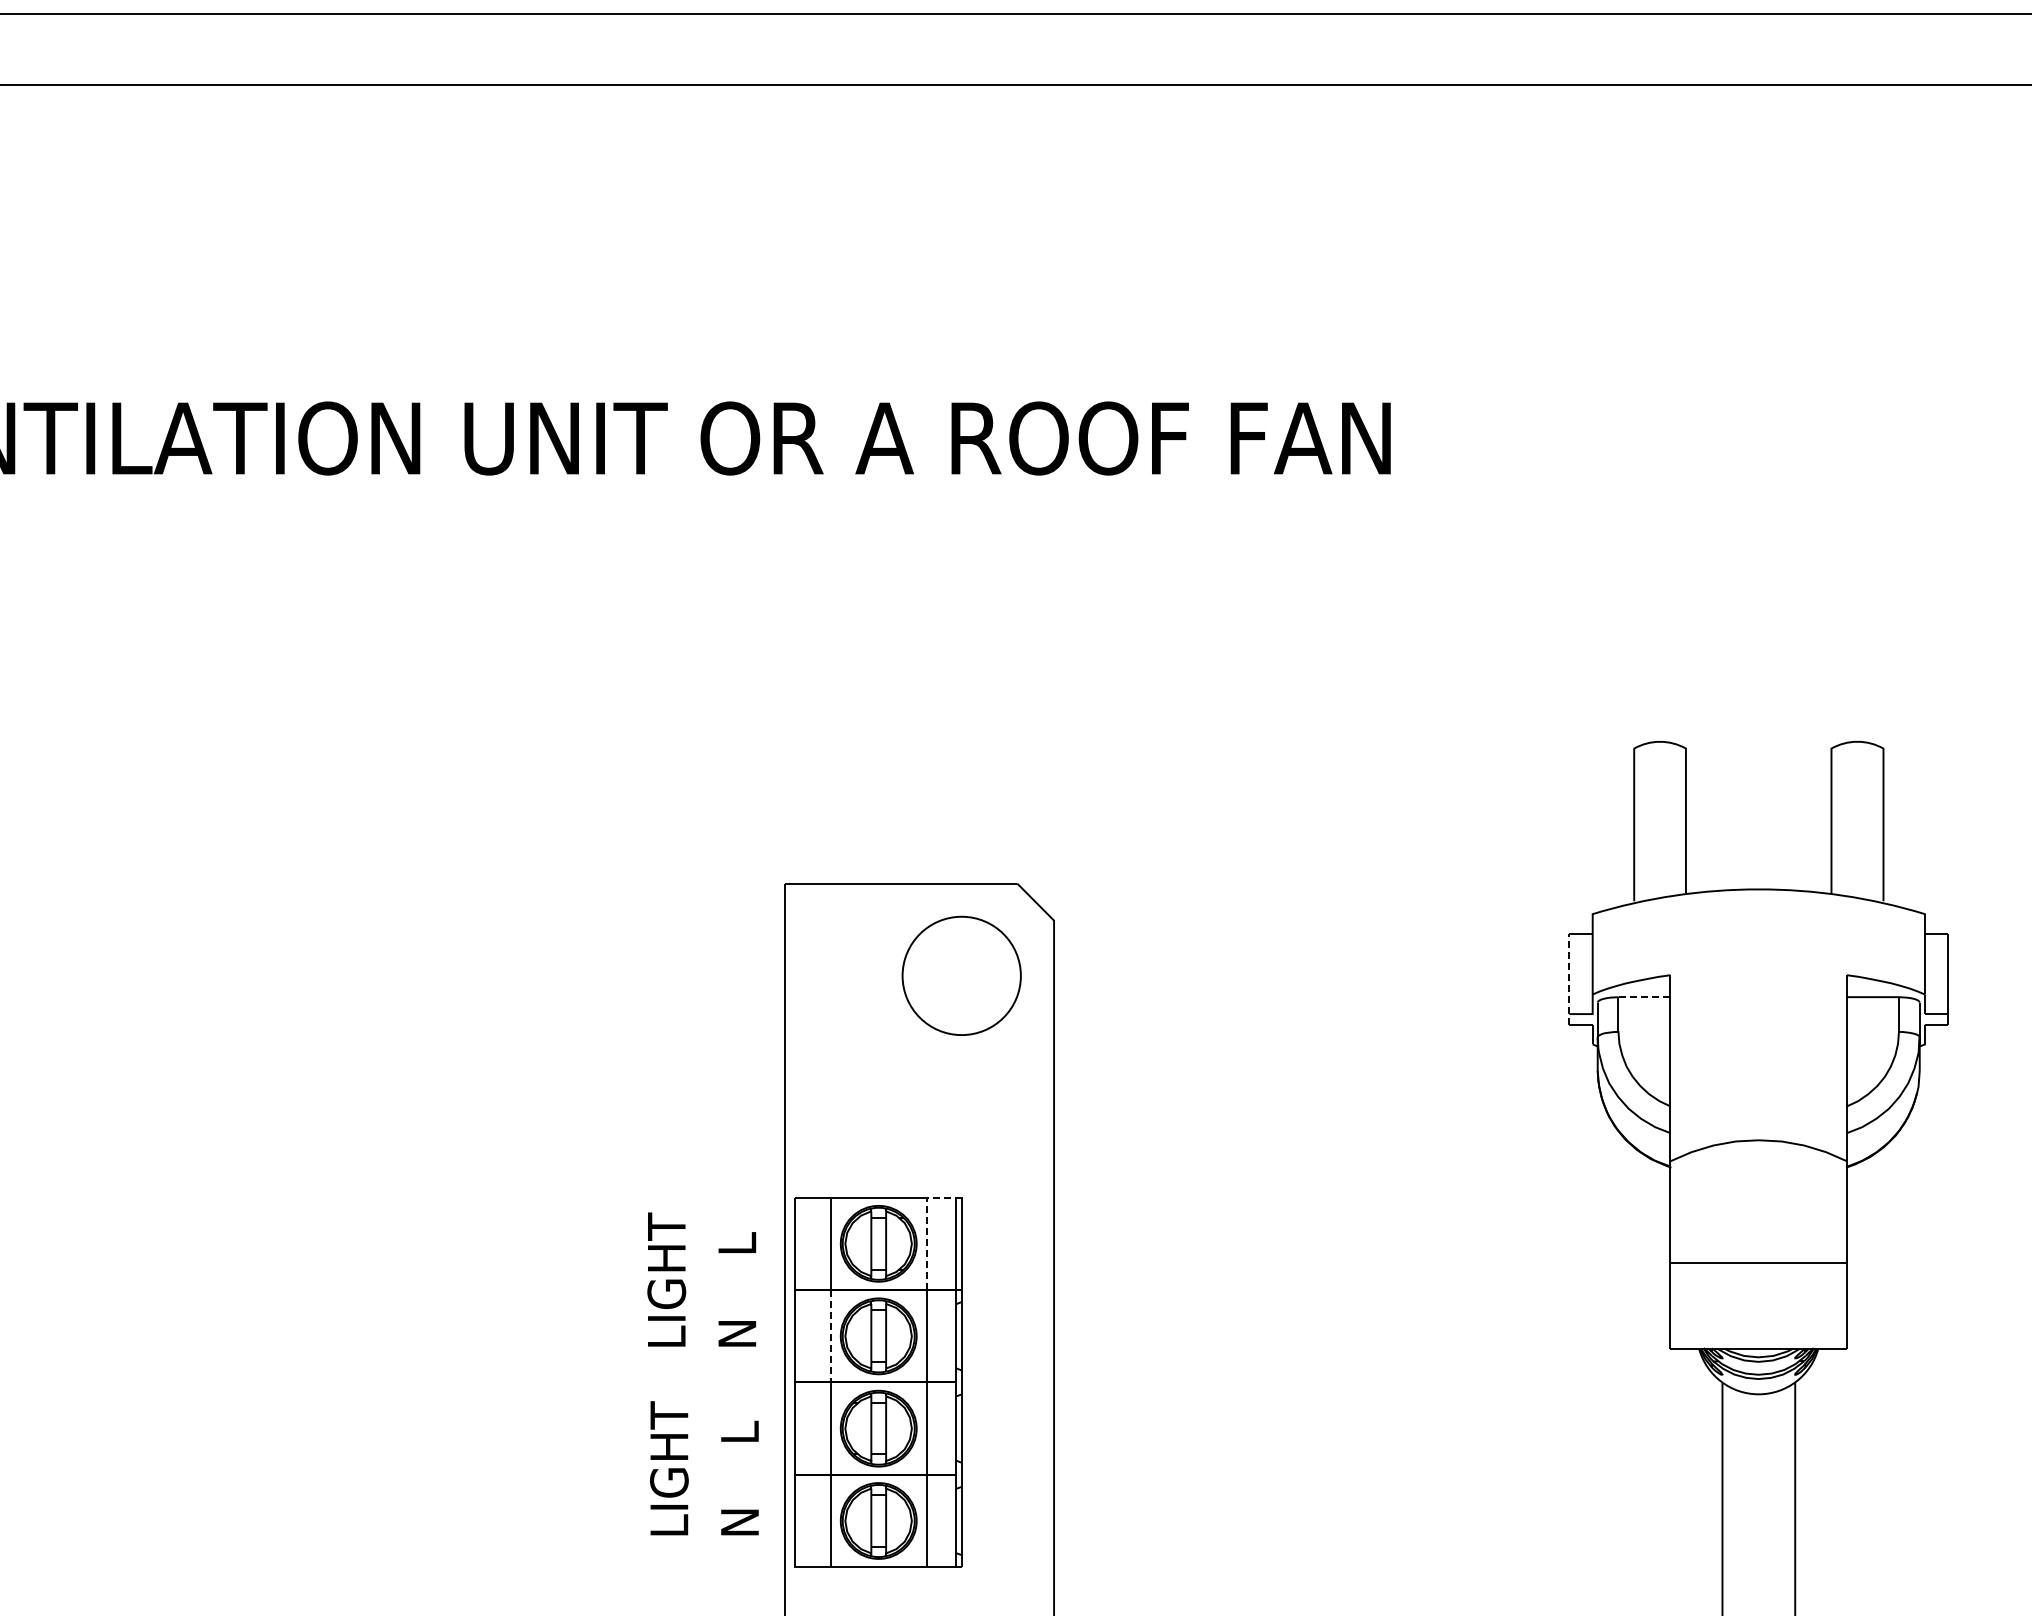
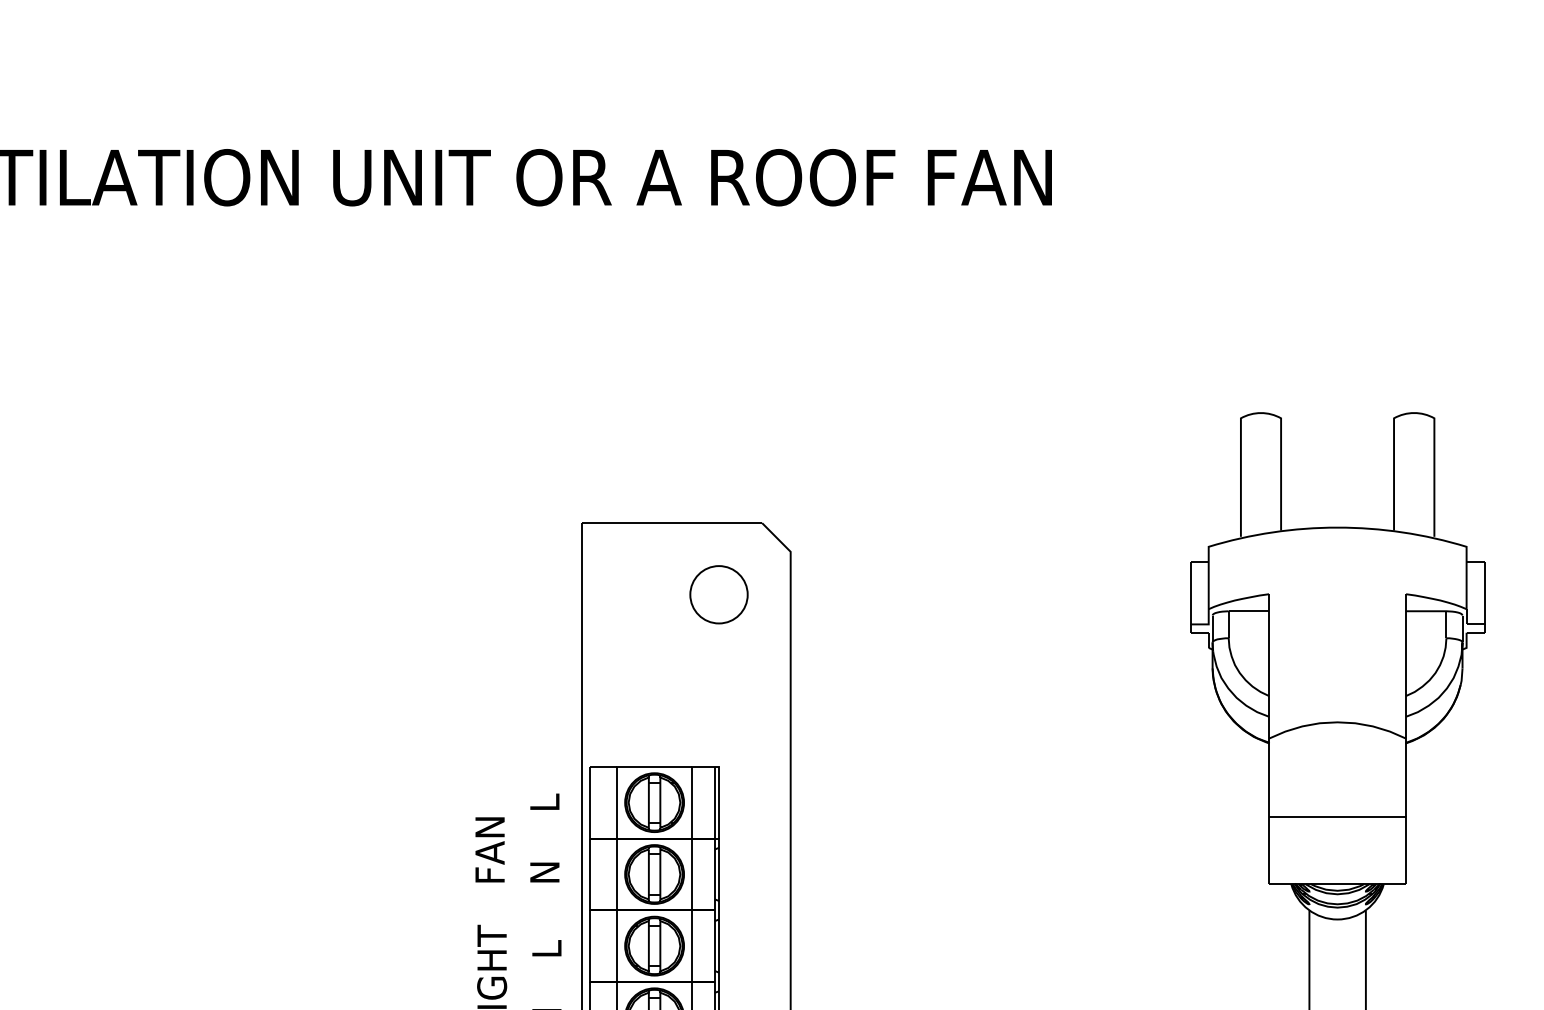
circle: (961, 975) -> (718, 594), size x0.62
line: (1569, 979) -> (1190, 597), dashed -> solid
line: (1643, 997) -> (1248, 611), dashed -> solid
line: (926, 1228) -> (691, 790), dashed -> solid
text: (666, 1276) -> (489, 828), LIGHT -> FAN
line: (830, 1336) -> (617, 874), dashed -> solid

